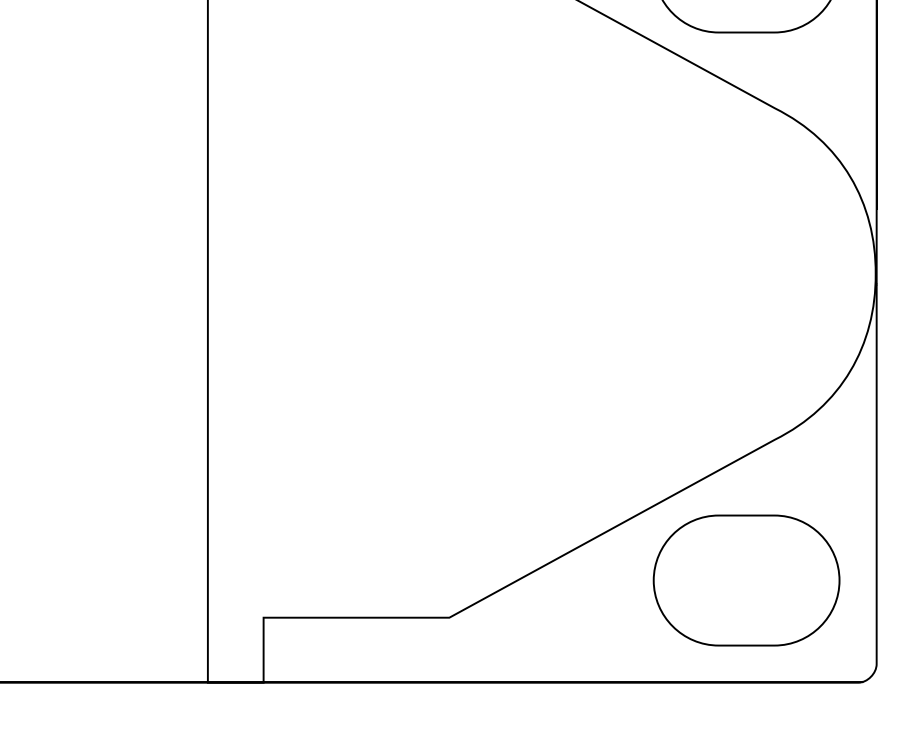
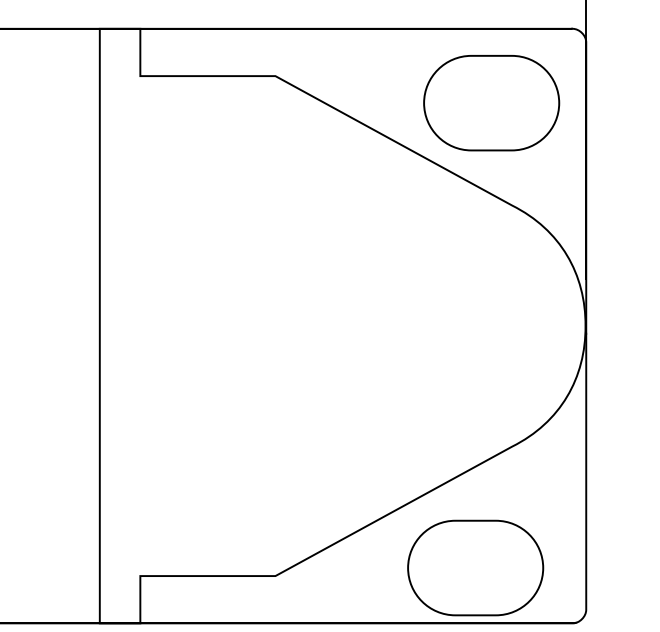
part: (746, 579) -> (475, 567), moved

